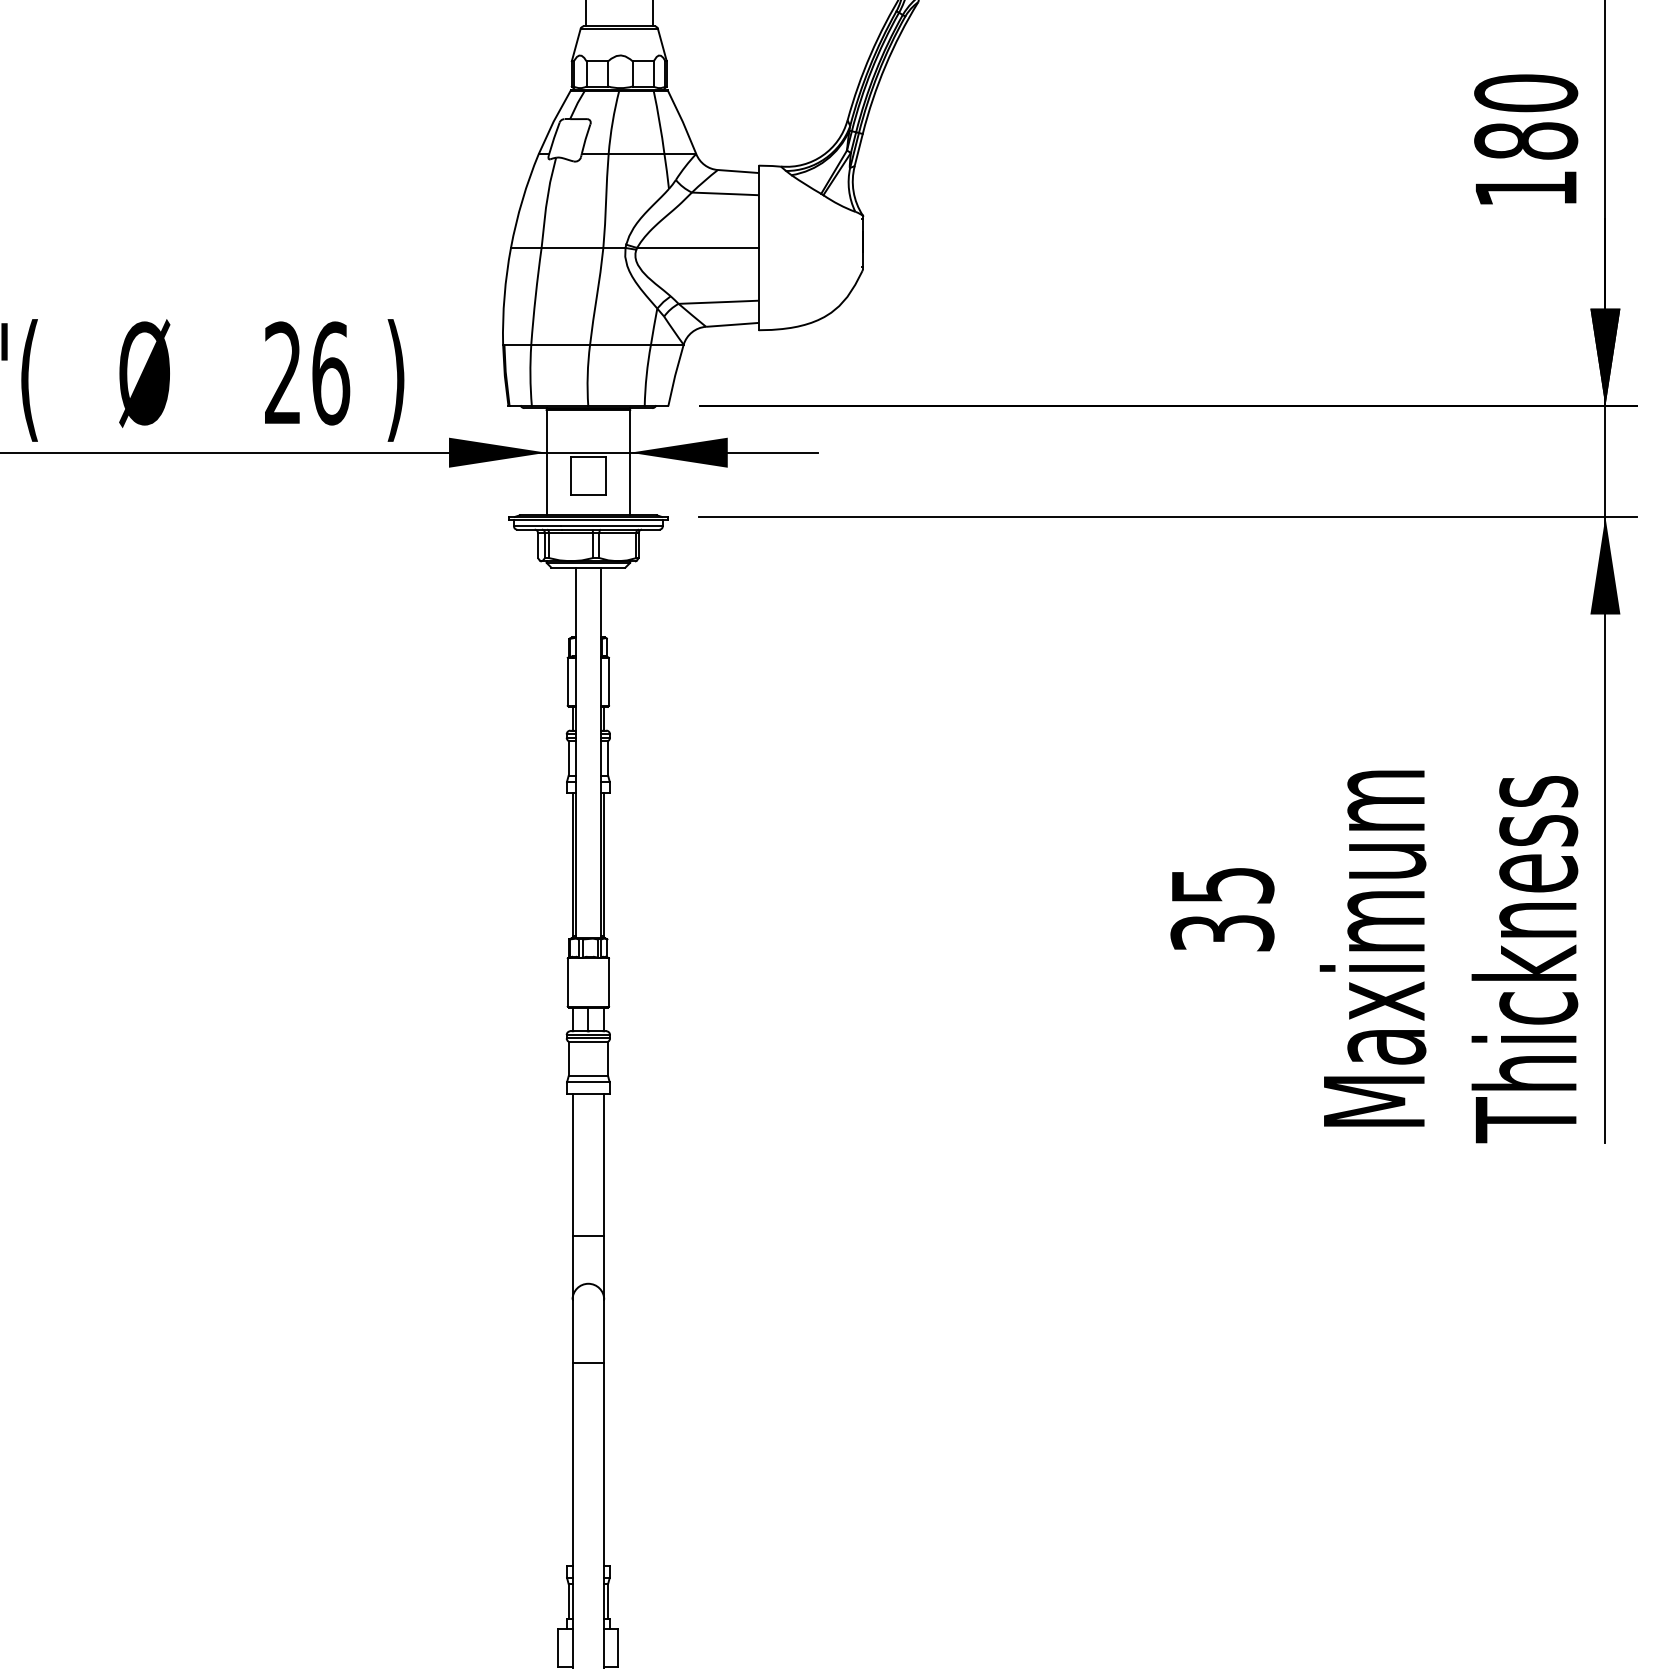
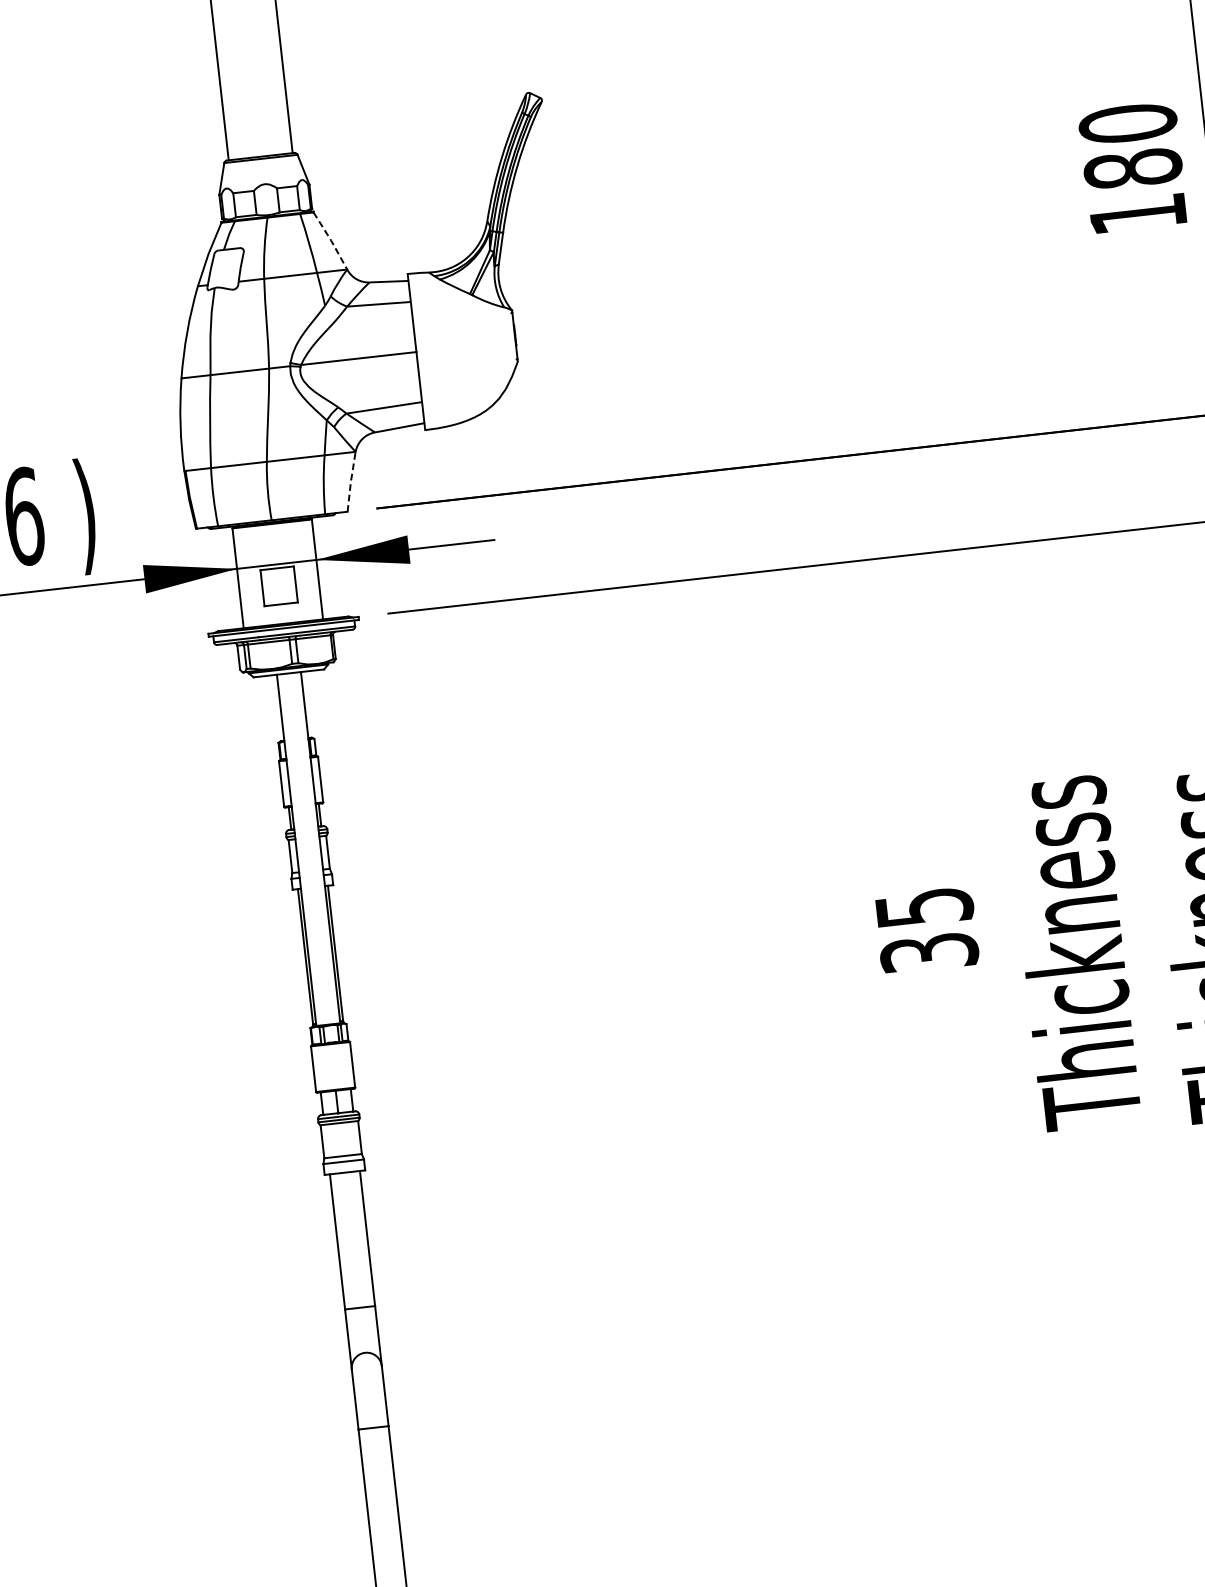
line: (682, 121) -> (330, 240), solid -> dashed
line: (675, 375) -> (351, 481), solid -> dashed
text: (1372, 950) -> (1073, 953), Maximum -> Thickness

